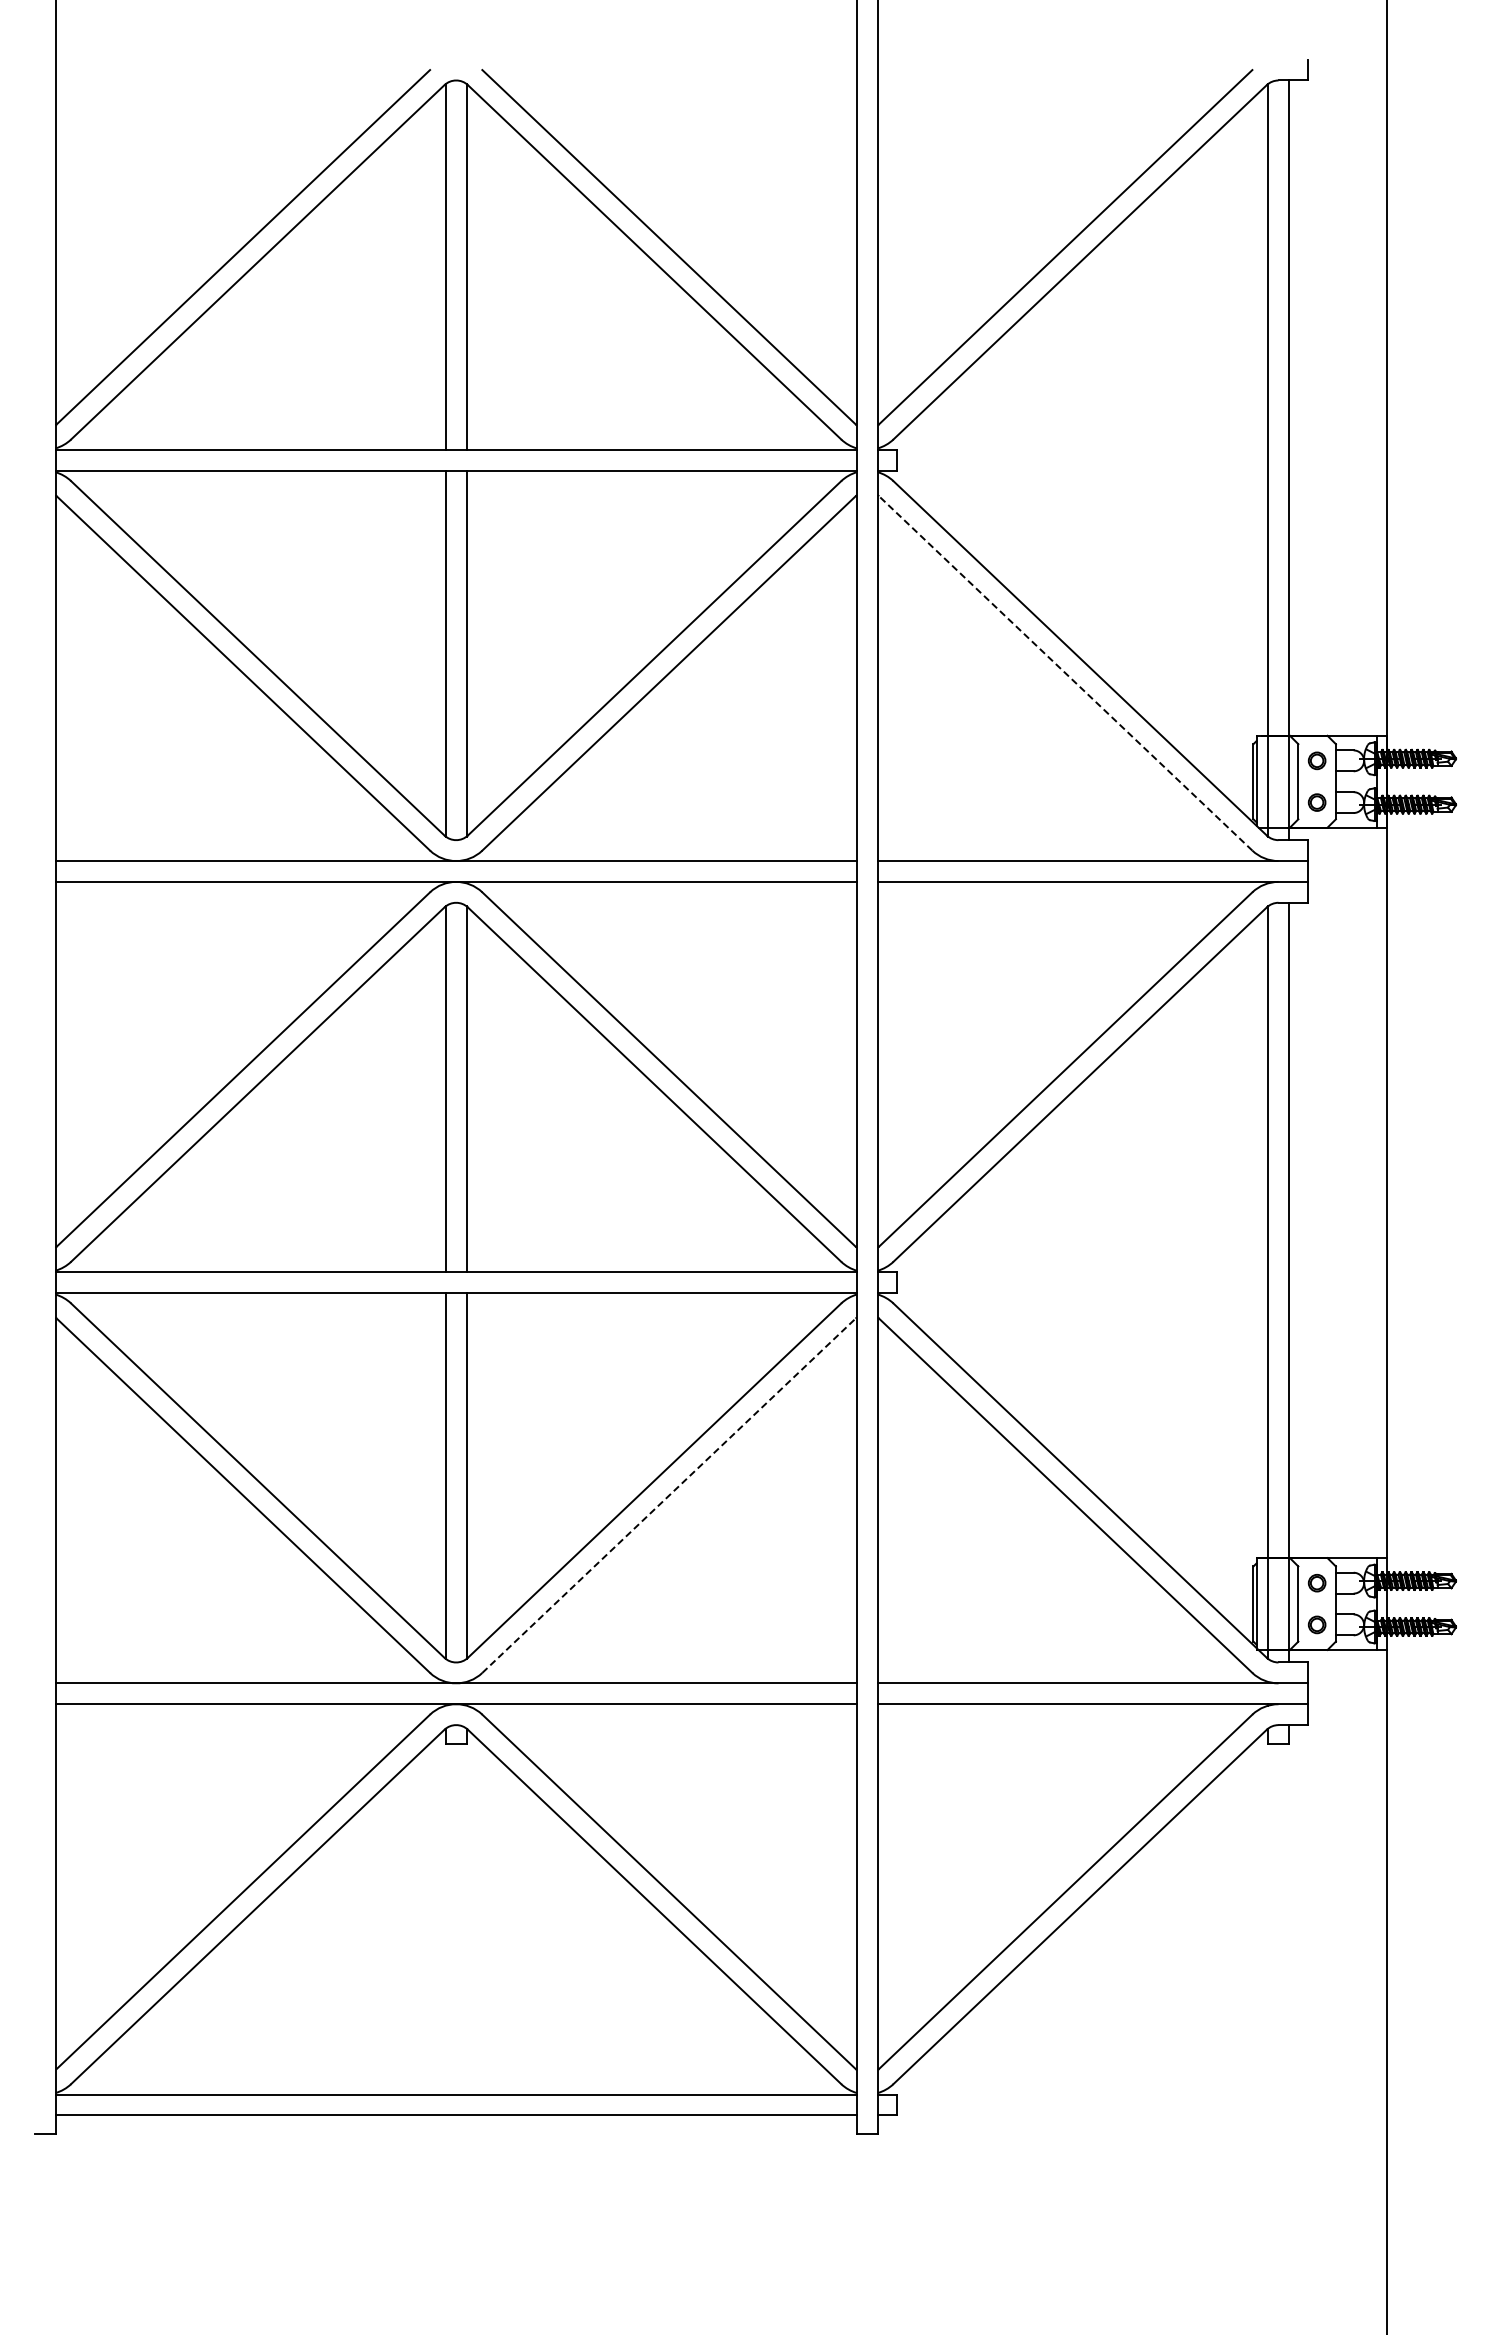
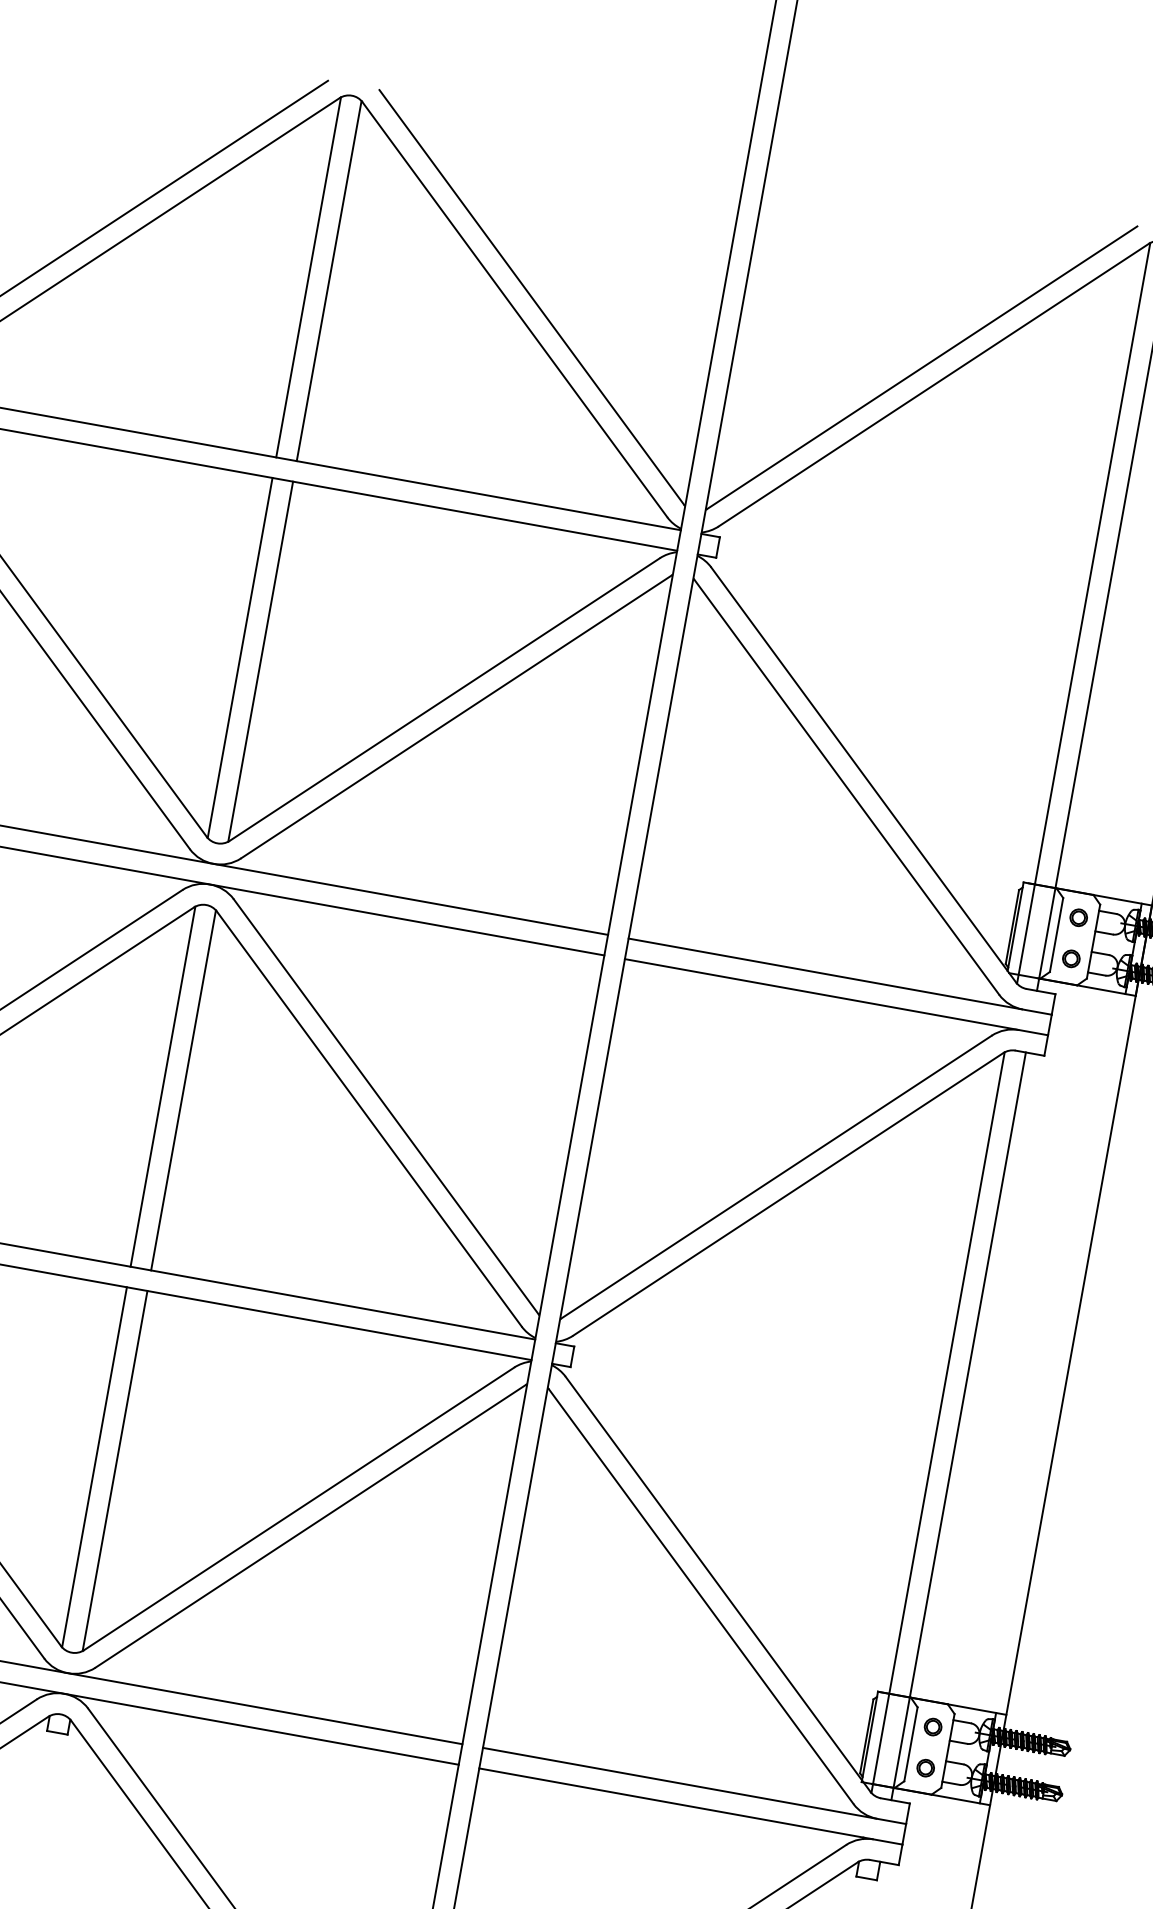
line: (1065, 673) -> (846, 787), dashed -> solid
line: (669, 1495) -> (311, 1526), dashed -> solid

